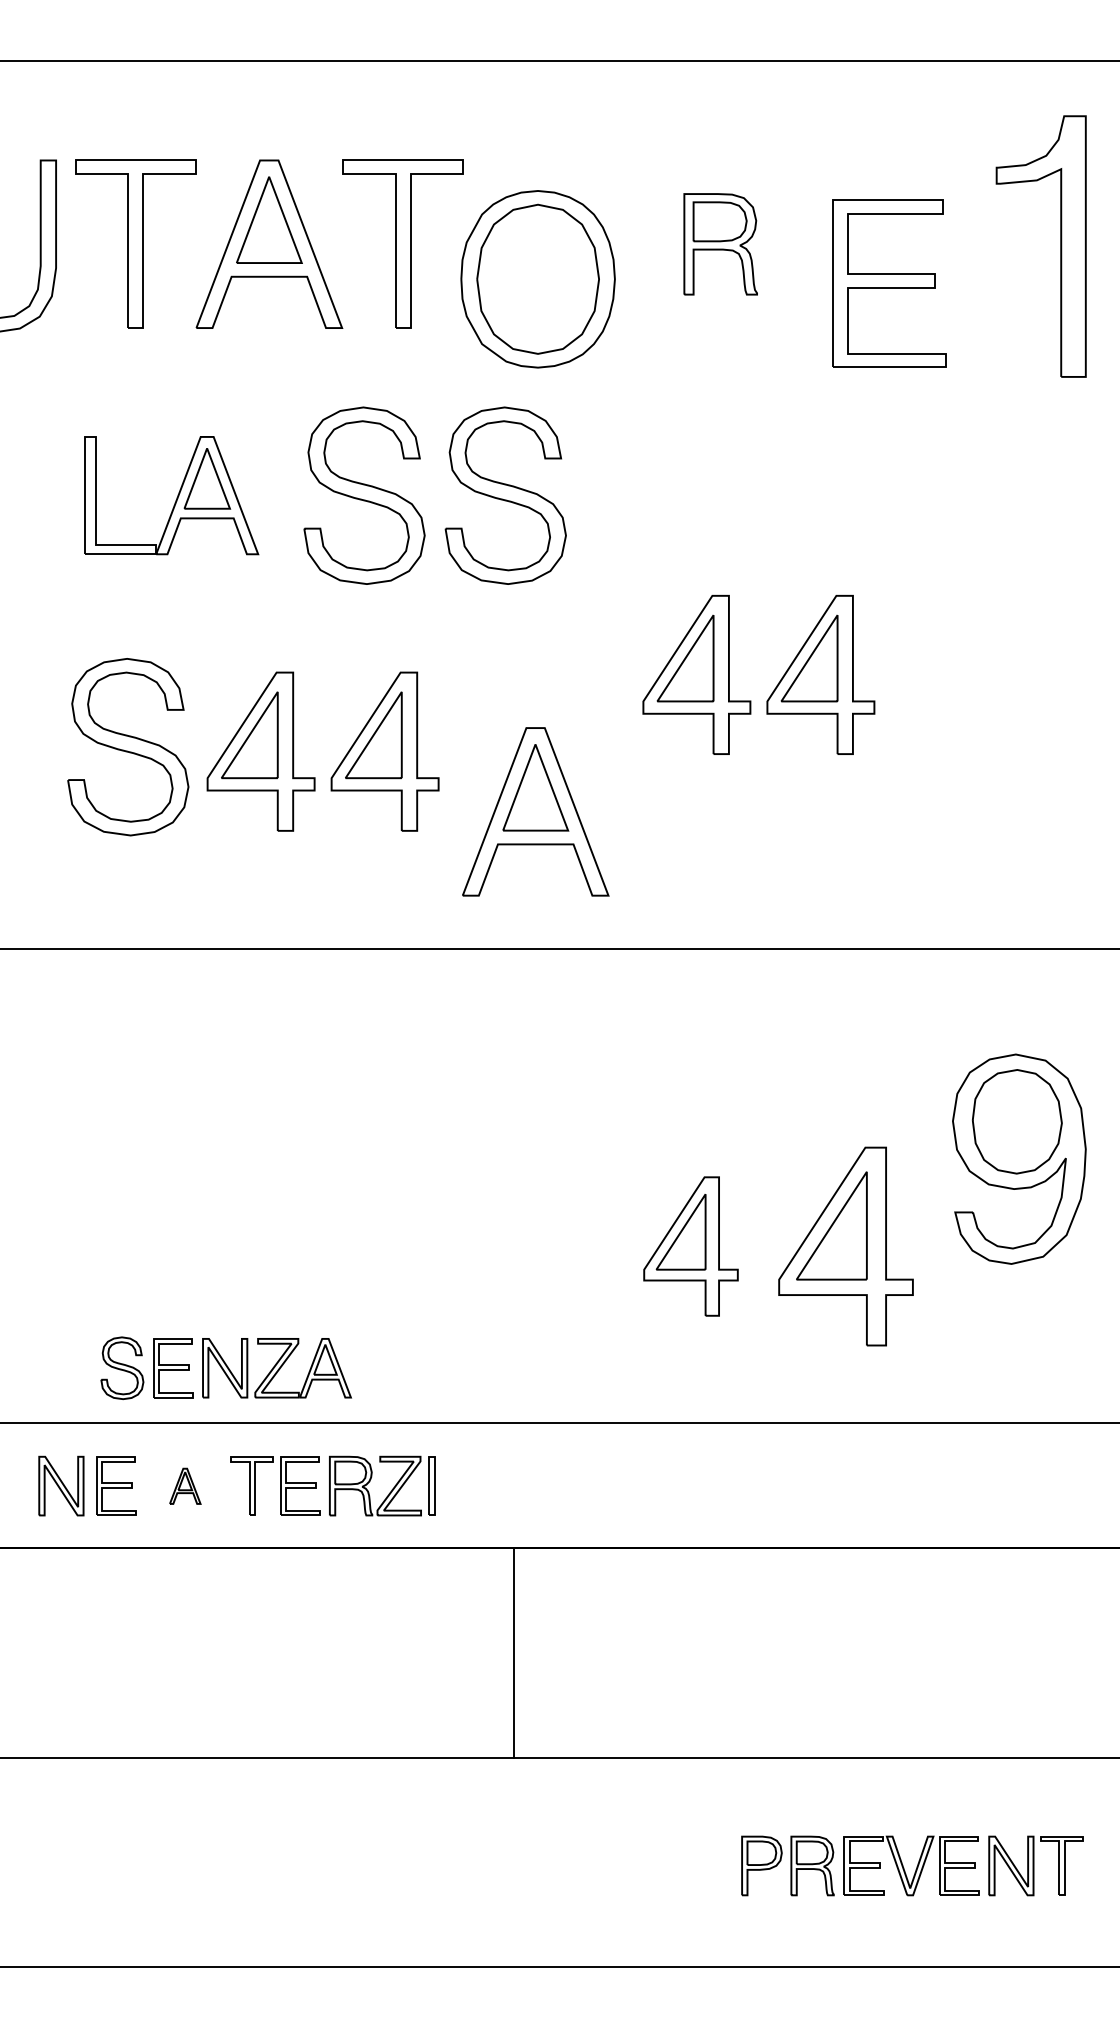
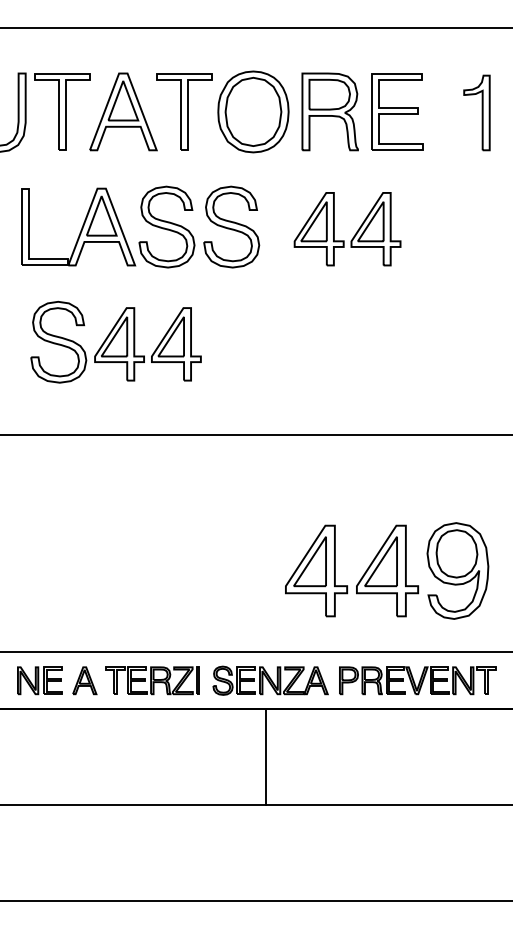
part: (719, 243) -> (329, 111), size x1.67
part: (1040, 245) -> (476, 112), size x0.62
part: (538, 278) -> (253, 111), moved
part: (889, 282) -> (397, 111), moved
part: (171, 494) -> (78, 226), size x1.43
part: (773, 686) -> (354, 234), moved
part: (535, 810) -> (245, 371), removed
part: (1018, 1158) -> (457, 570), moved
part: (690, 1245) -> (316, 570), size x1.43
part: (225, 1367) -> (270, 680), moved
part: (184, 1485) -> (84, 680), size x1.67
line: (514, 1653) -> (266, 757), moved
part: (911, 1865) -> (417, 680), moved

